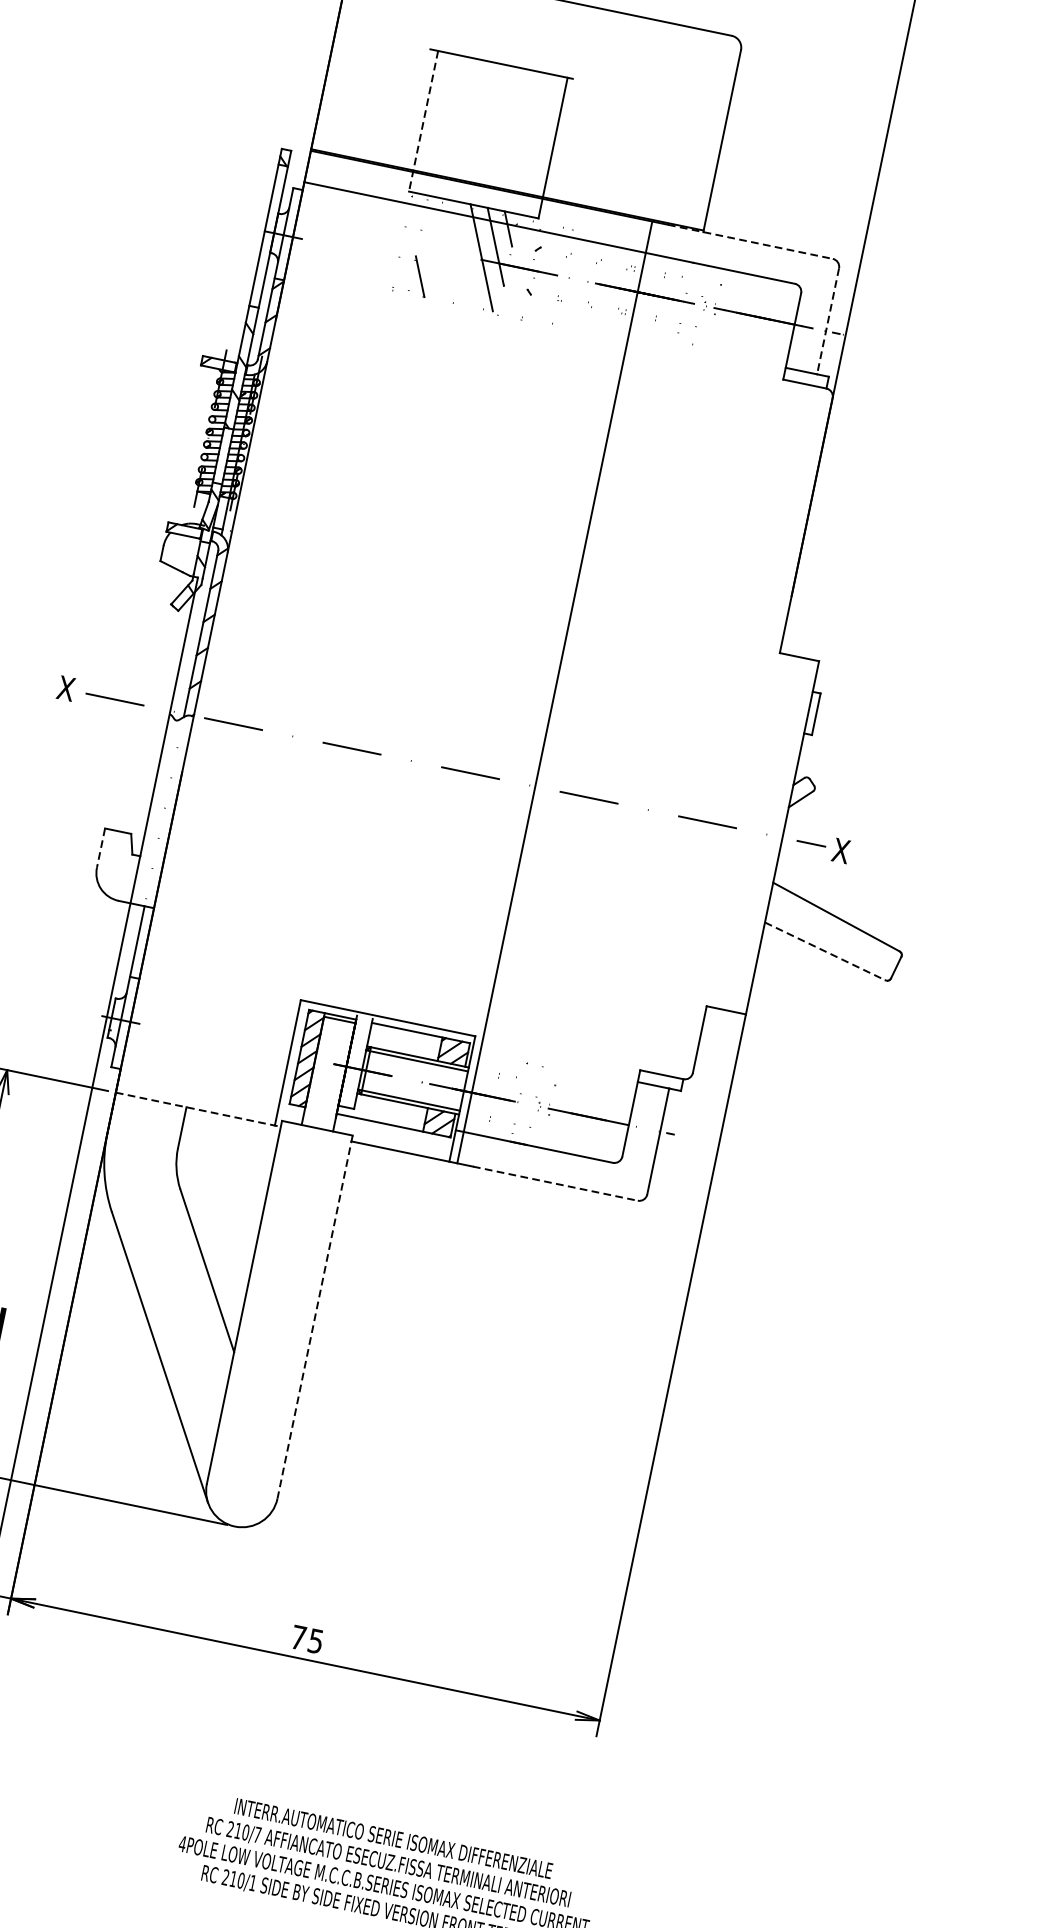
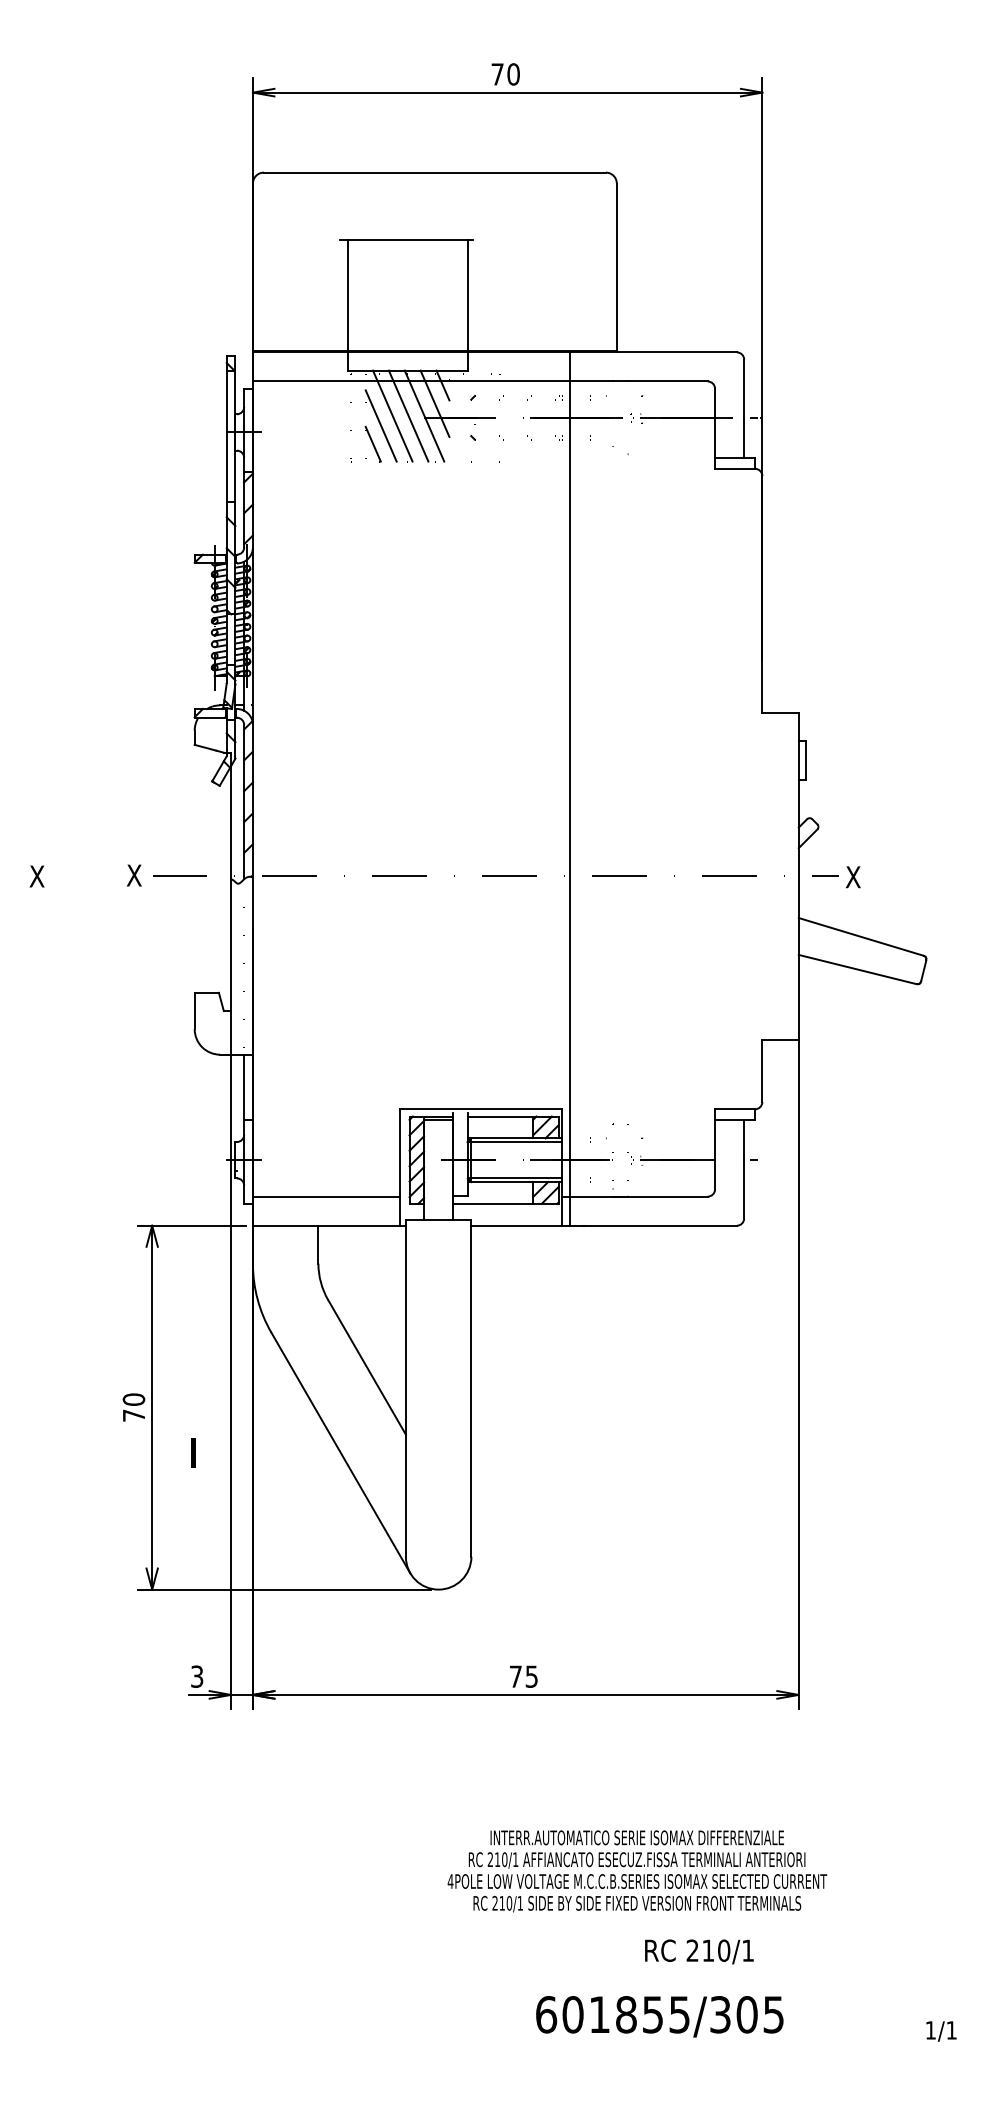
line: (423, 121) -> (347, 305), dashed -> solid
line: (750, 241) -> (660, 352), dashed -> solid
line: (447, 250) -> (392, 415), added
line: (464, 253) -> (408, 415), added
line: (432, 258) -> (380, 425), added
line: (828, 322) -> (744, 409), dashed -> solid
line: (100, 848) -> (194, 1011), dashed -> solid
line: (825, 951) -> (857, 969), dashed -> solid
line: (201, 1077) -> (326, 1196), added
line: (198, 1109) -> (329, 1225), dashed -> solid
line: (555, 1183) -> (660, 1225), dashed -> solid
line: (315, 1318) -> (471, 1389), dashed -> solid
text: (257, 1834) -> (515, 1859), 210/7 -> 210/1

